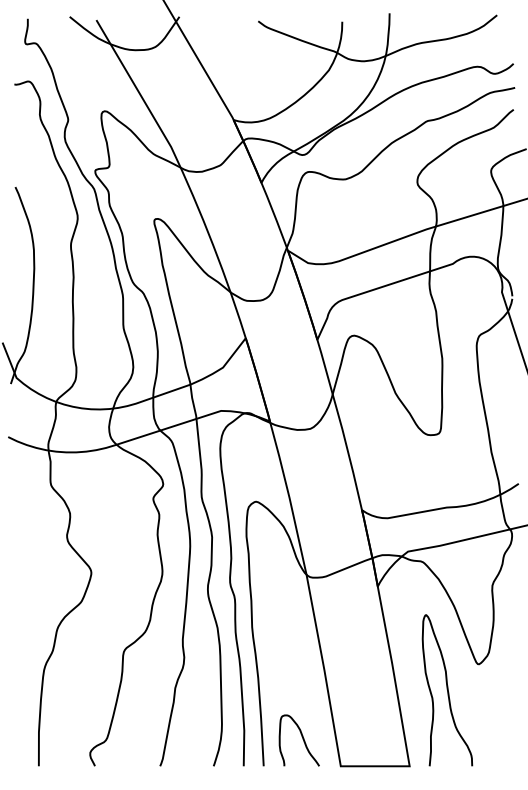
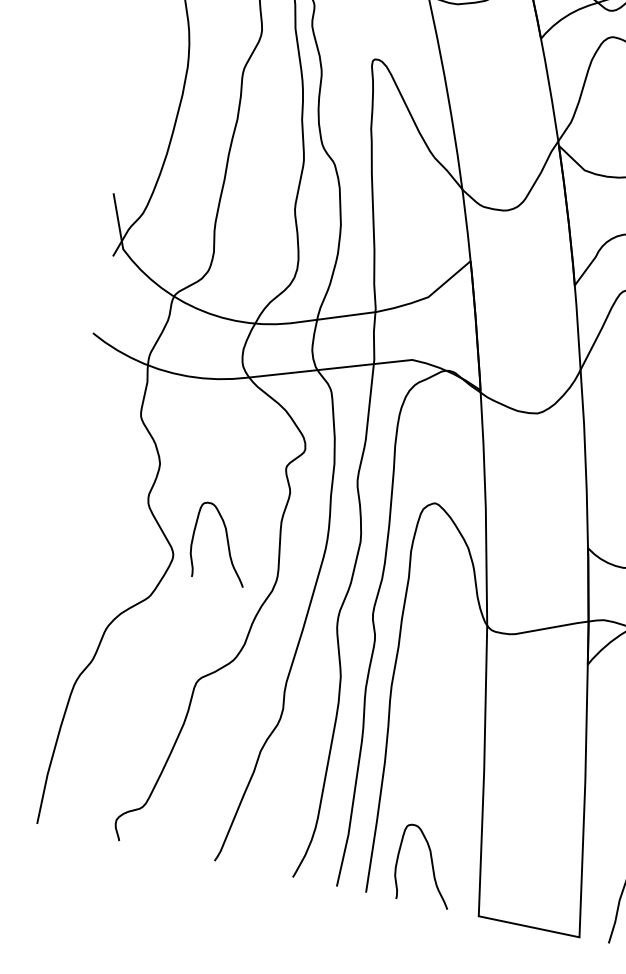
curve: (124, 556) -> (226, 543), added

